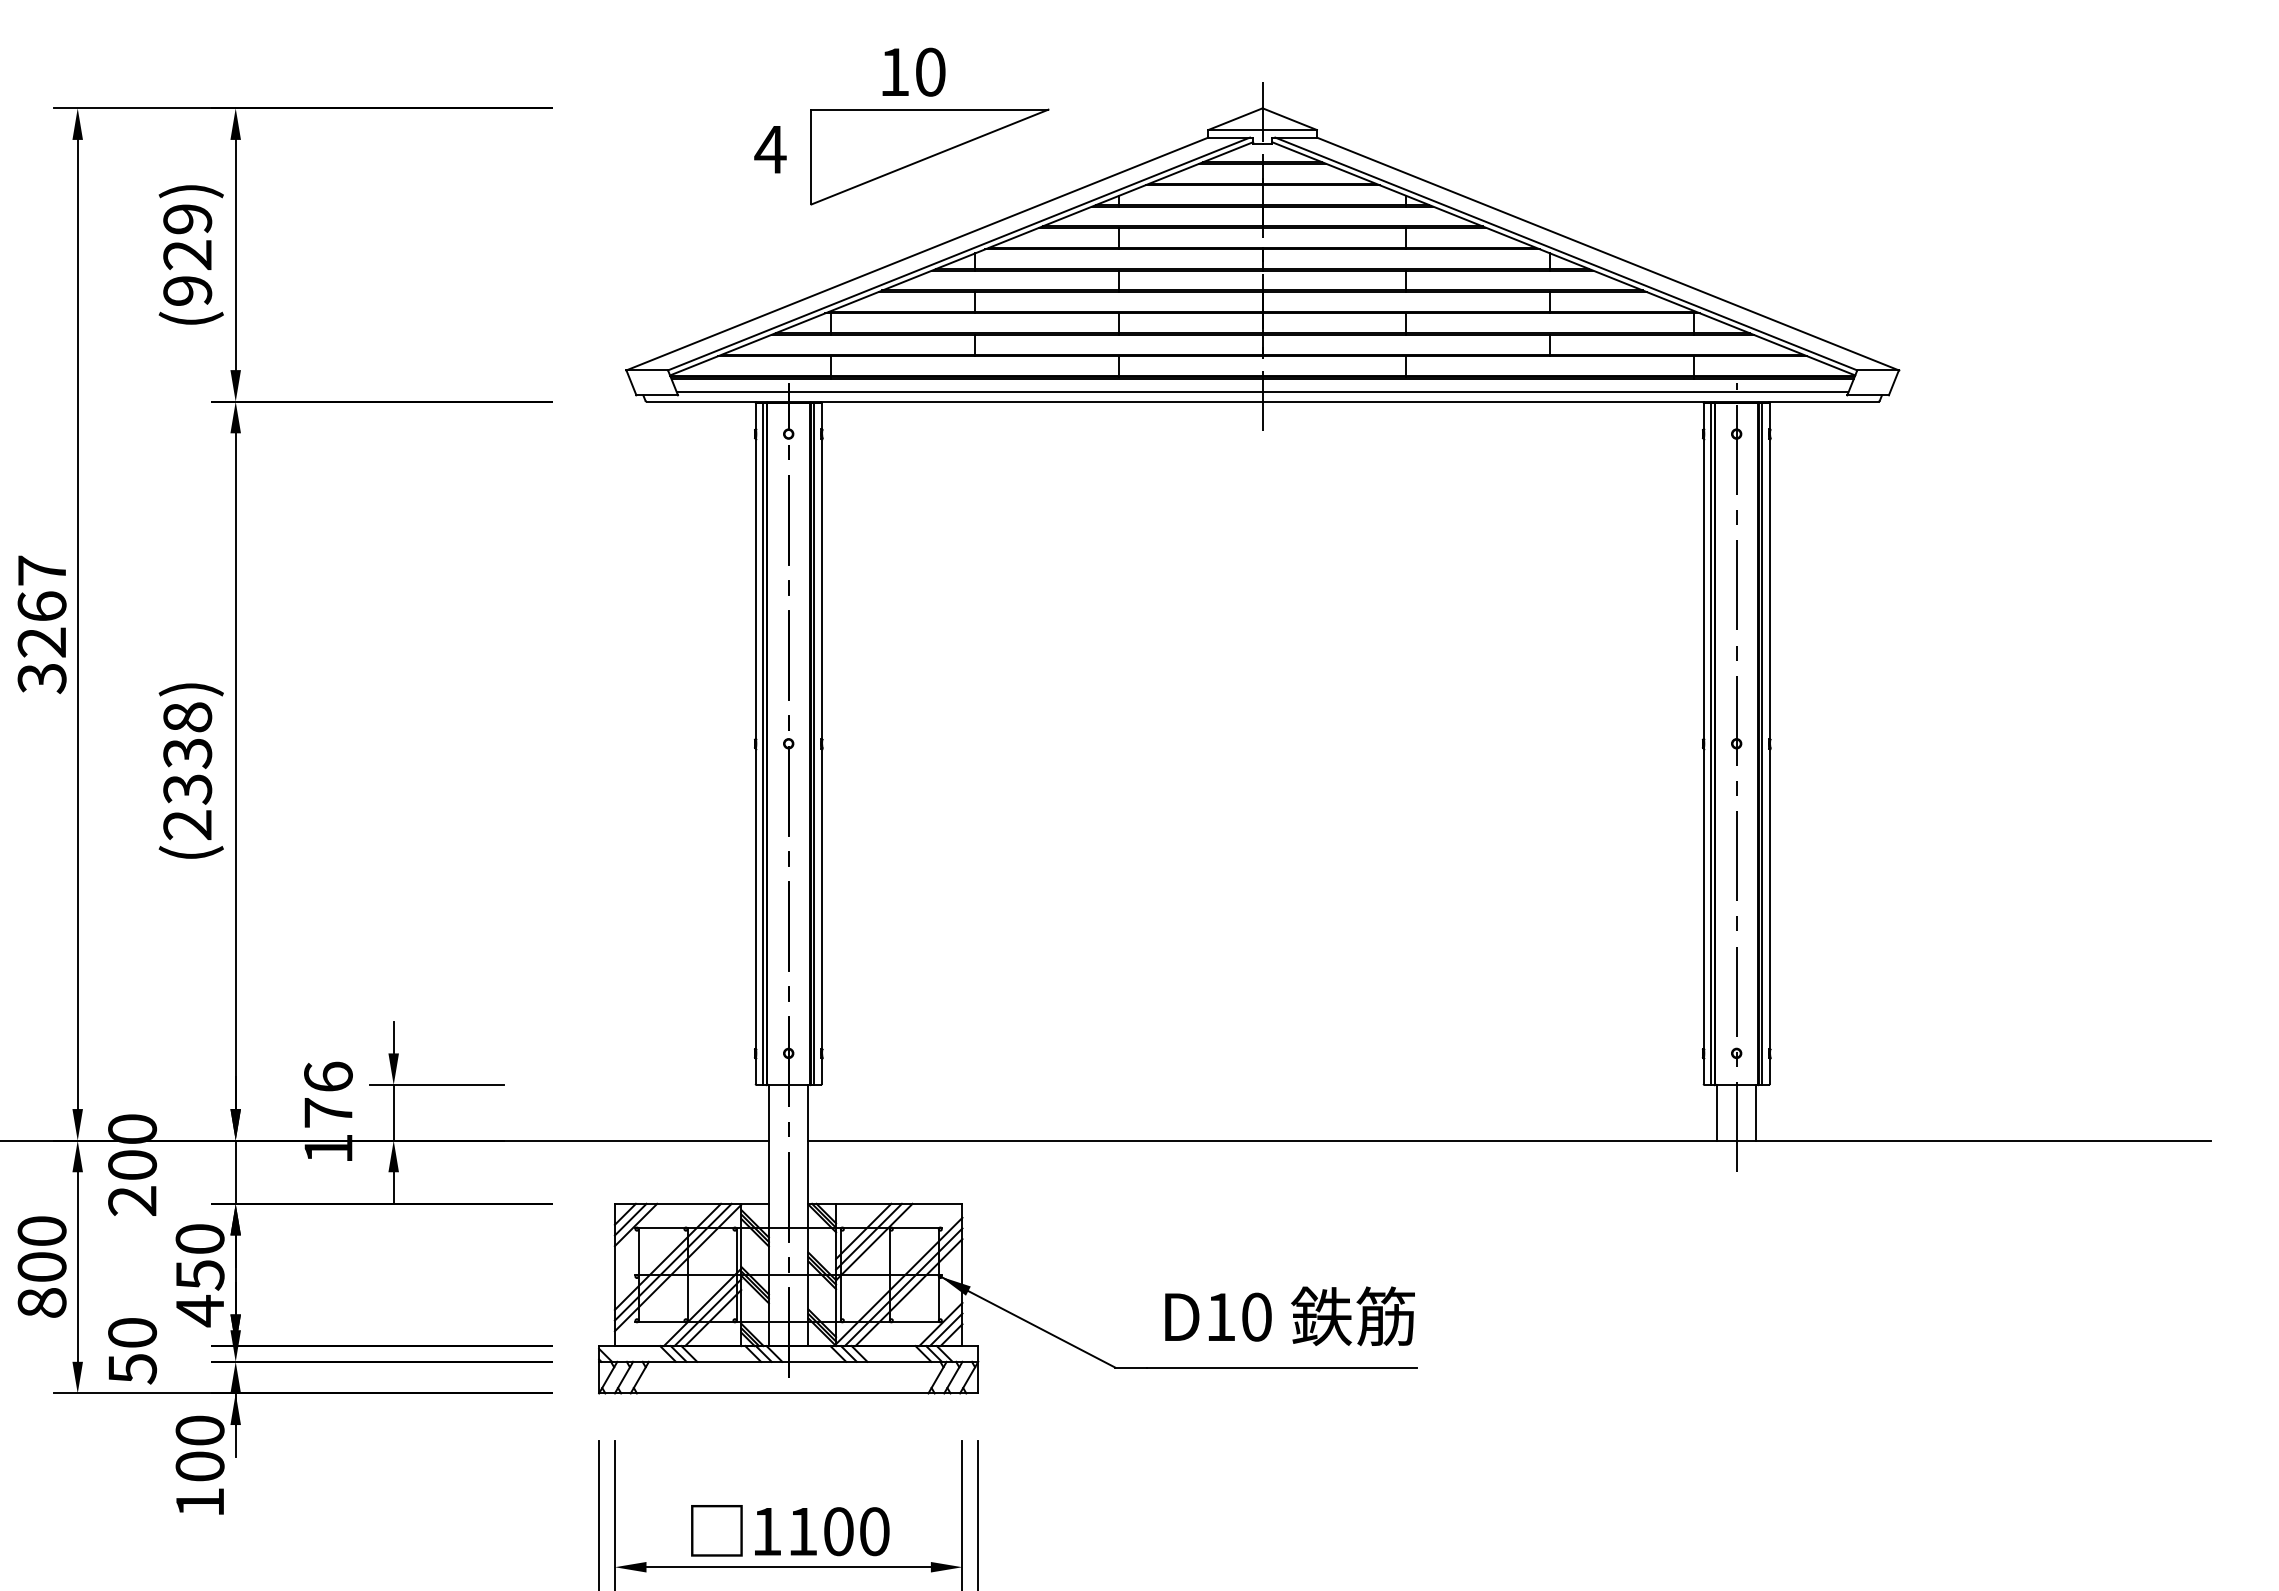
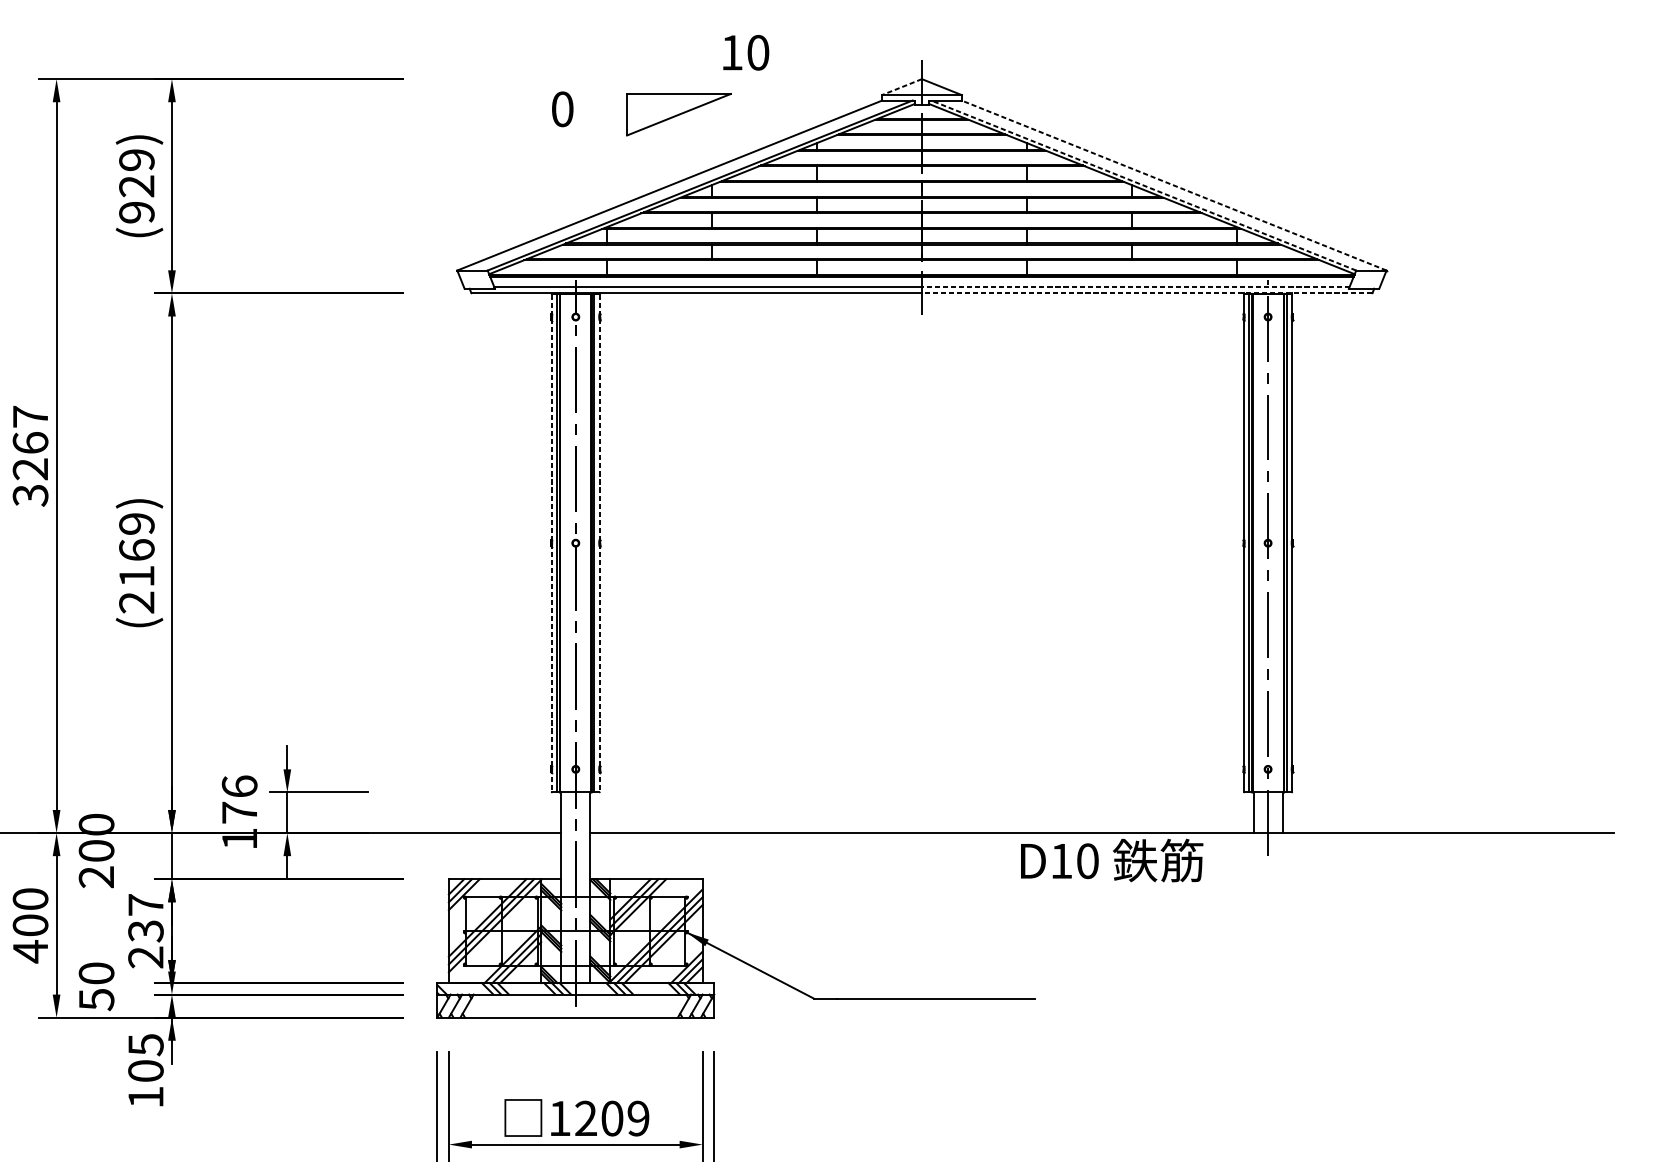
text: (913, 71) -> (745, 52), moved
line: (1235, 119) -> (902, 87), solid -> dashed
text: (770, 149) -> (562, 109), 4 -> 0
part: (929, 156) -> (678, 114), size x0.6
line: (1565, 253) -> (1143, 185), solid -> dashed
line: (1607, 253) -> (1173, 185), solid -> dashed
line: (1555, 392) -> (1135, 286), solid -> dashed
line: (1570, 401) -> (1146, 293), solid -> dashed
line: (755, 744) -> (551, 543), solid -> dashed
line: (821, 744) -> (599, 543), solid -> dashed
text: (187, 753) -> (136, 550), (2338) -> (2169)
text: (199, 1275) -> (145, 931), 450 -> 237
text: (41, 1303) -> (30, 951), 800 -> 400
text: (1289, 1316) -> (1111, 860), moved
text: (199, 1430) -> (145, 1044), 100 -> 105
text: (838, 1531) -> (612, 1118), 1100 -> 1209

